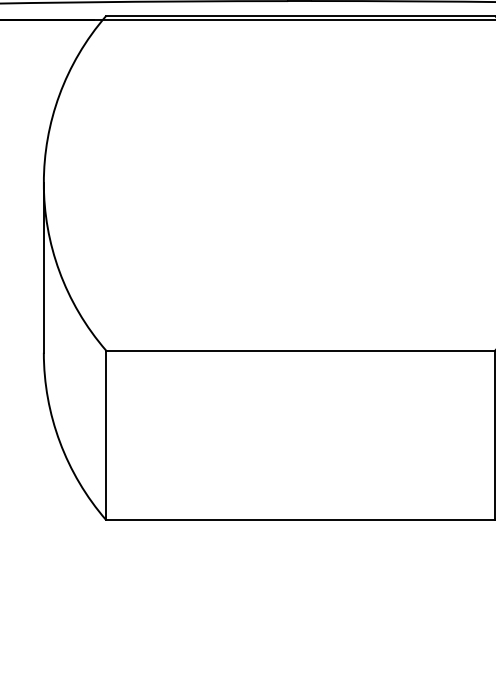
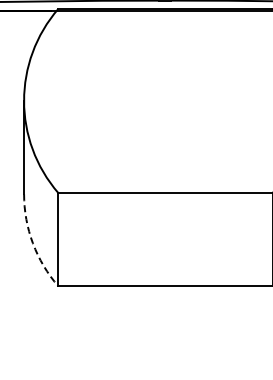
arc: (59, 442) -> (32, 243), solid -> dashed

